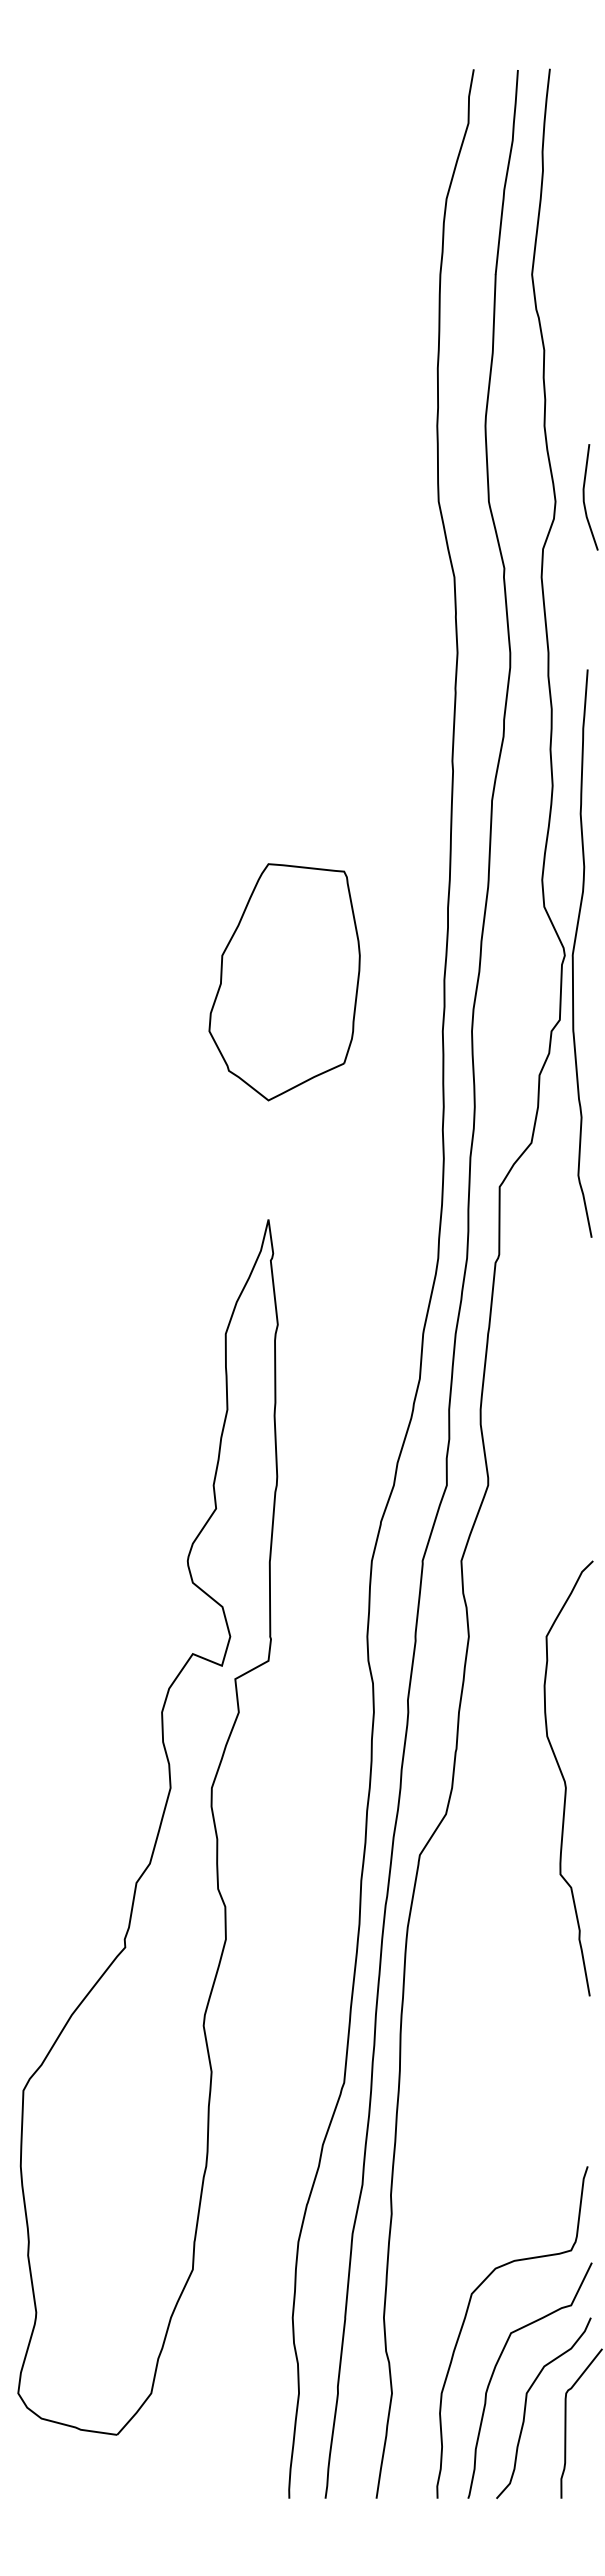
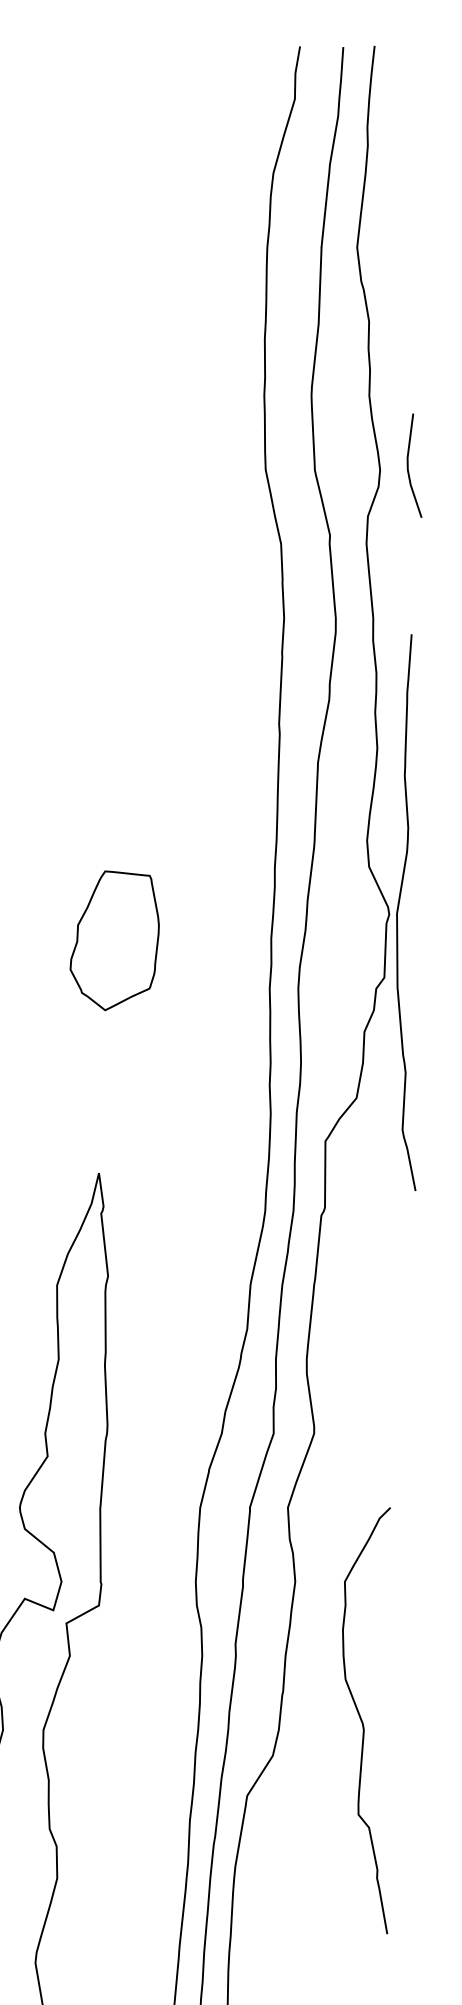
part: (284, 982) -> (114, 940), size x0.6
curve: (565, 1780) -> (363, 1722), moved

